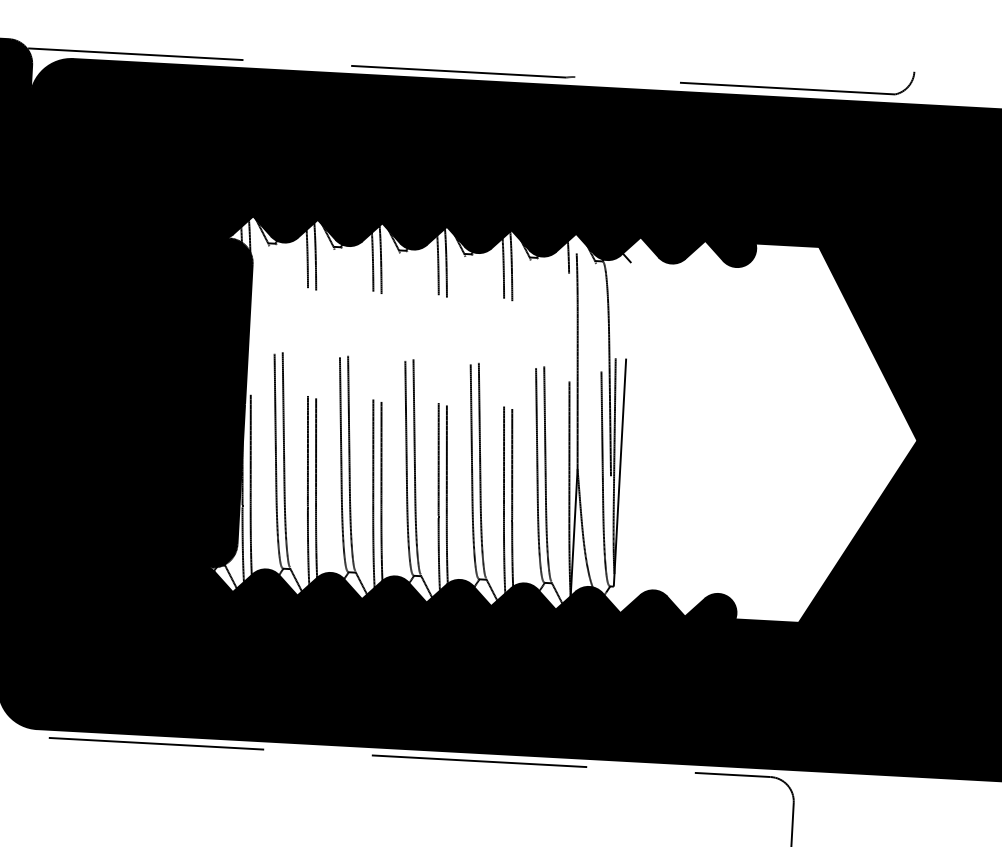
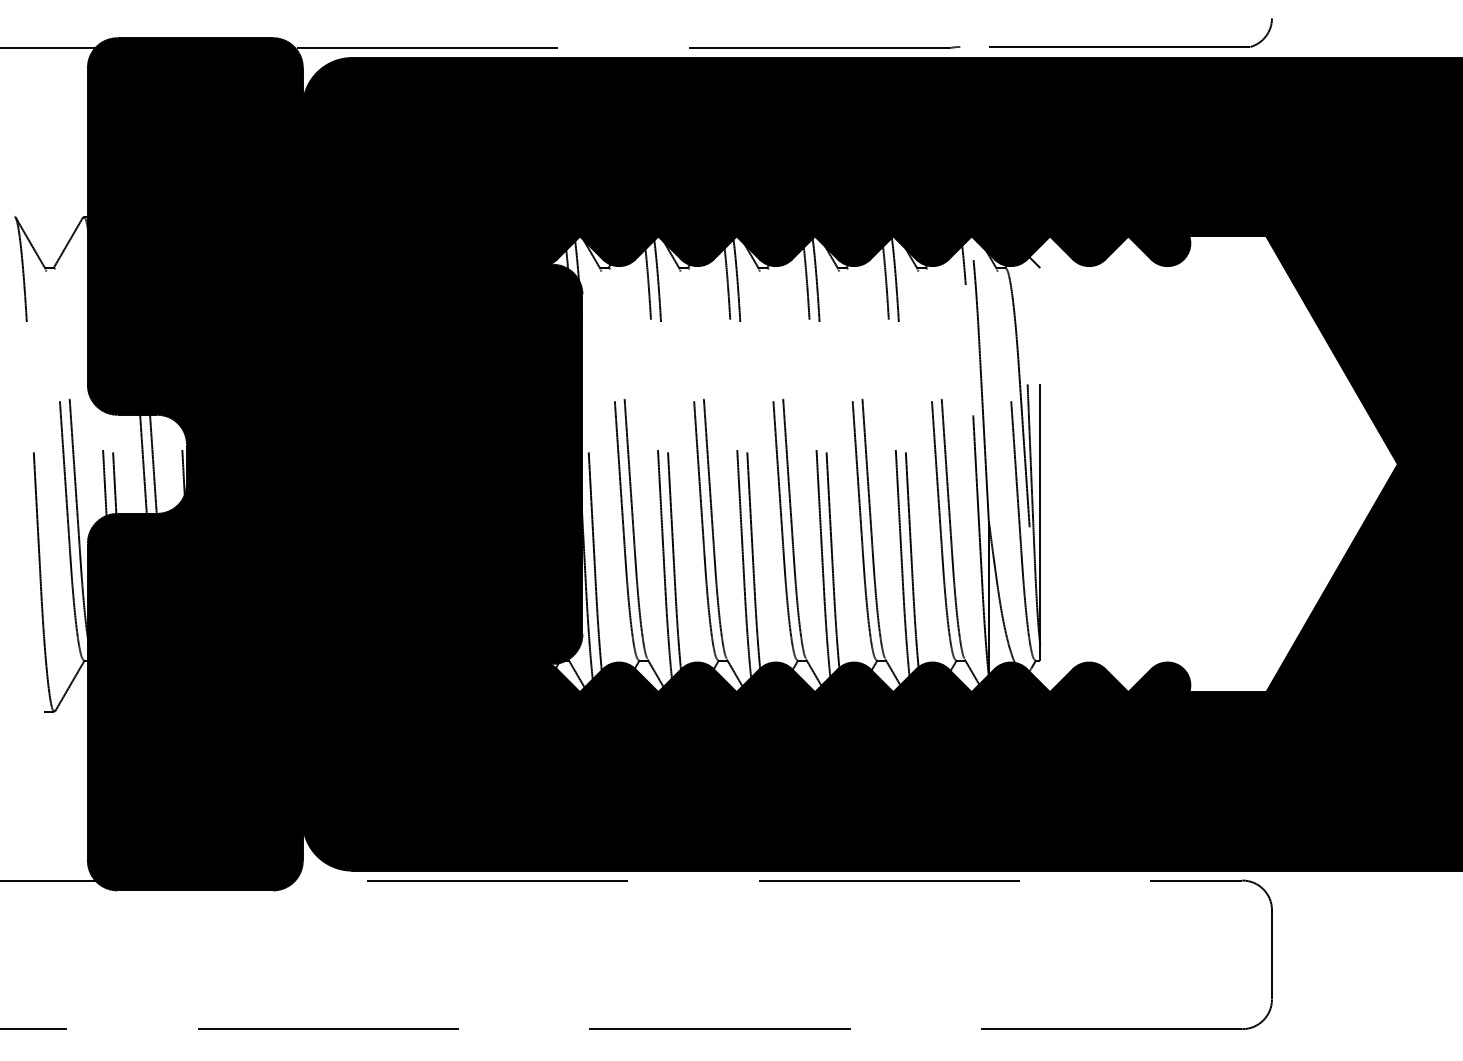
part: (796, 88) -> (1130, 46), moved

